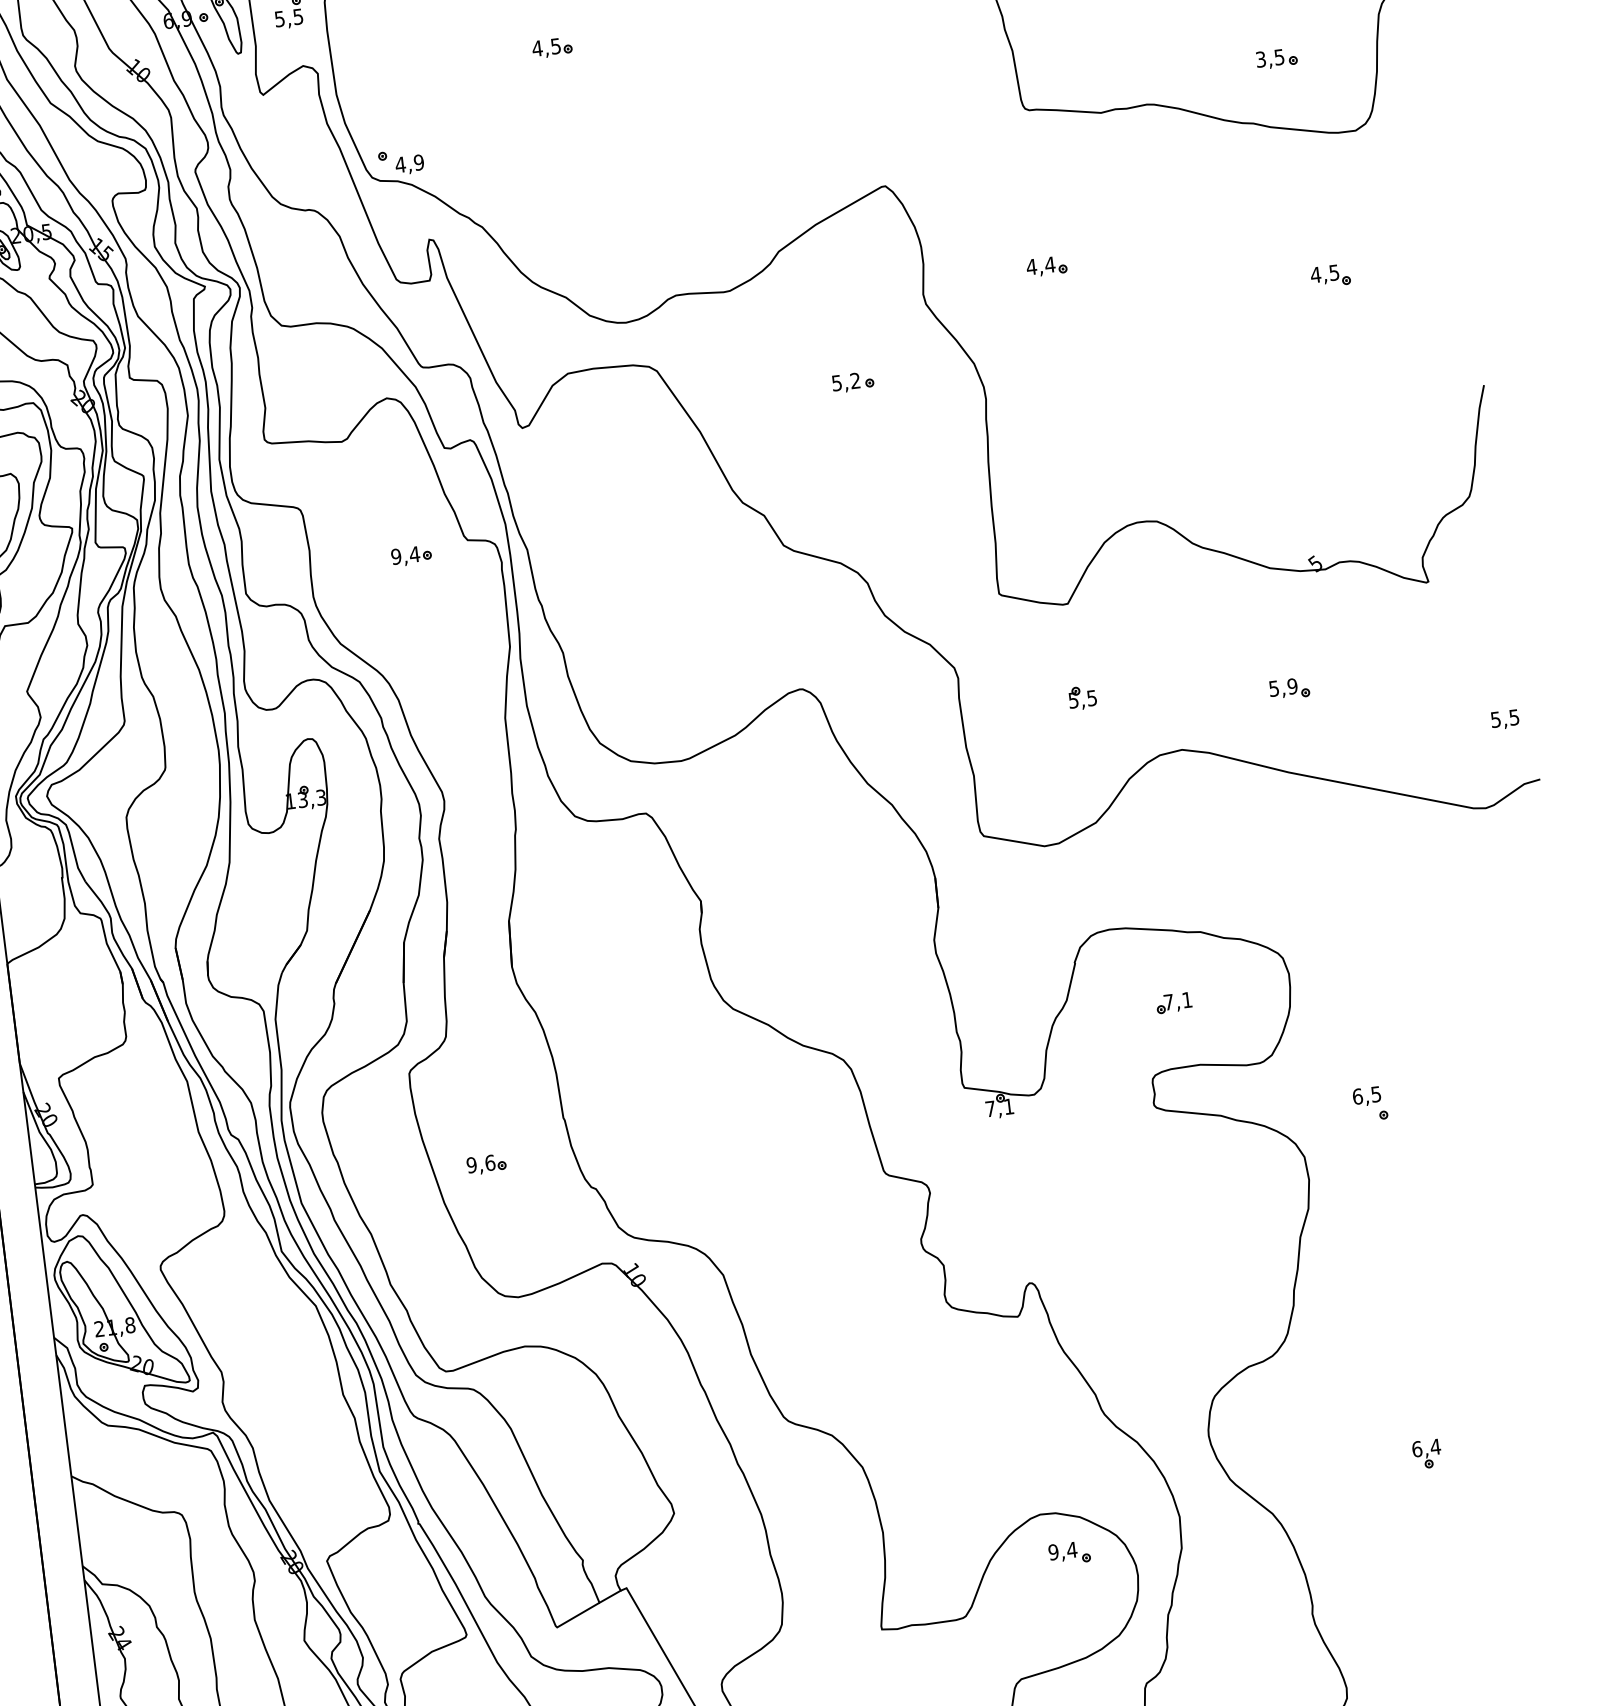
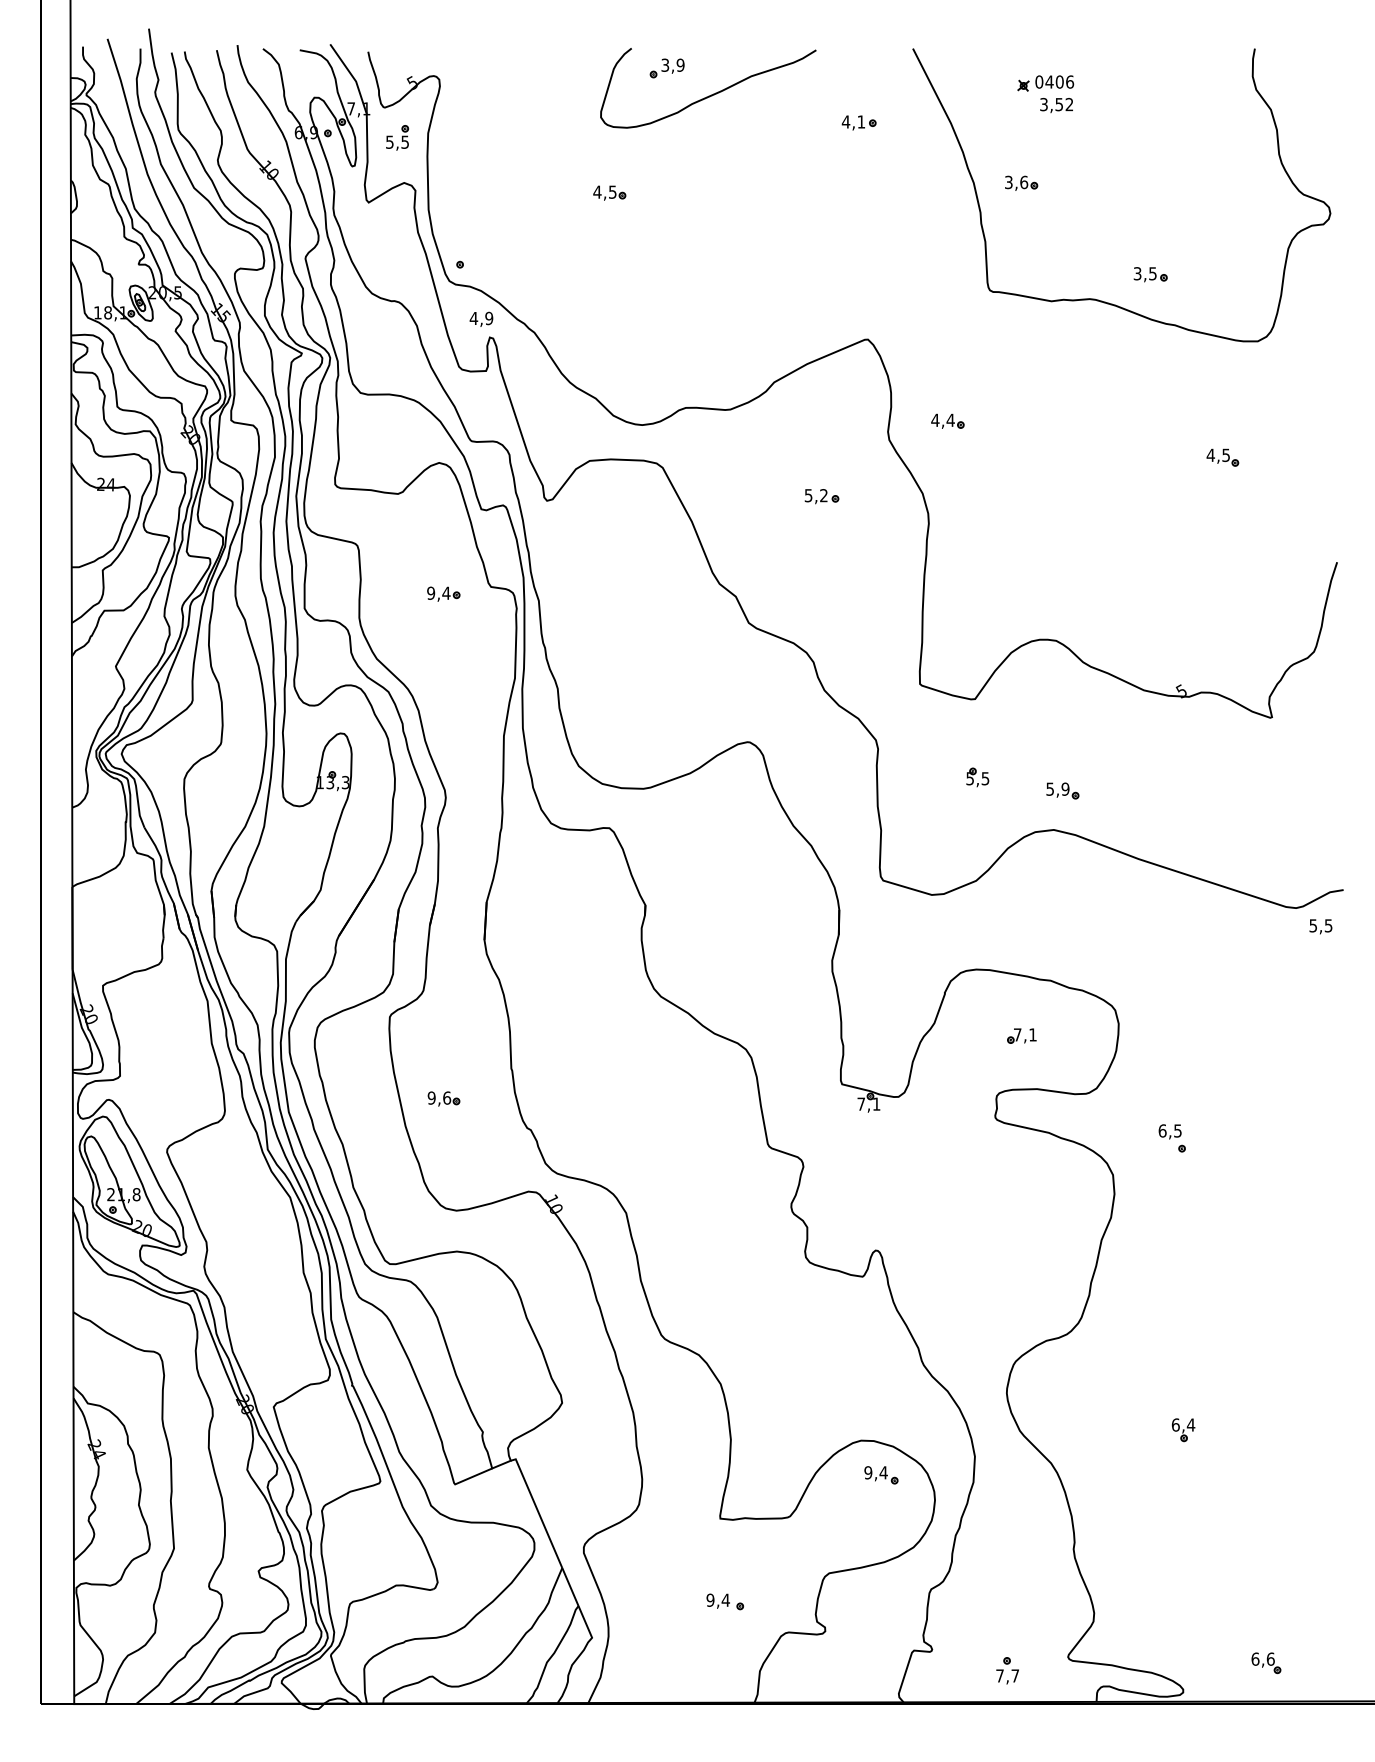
part: (1276, 58) -> (1150, 274), moved
text: (409, 163) -> (481, 318), moved
part: (1046, 265) -> (947, 420), moved
part: (1289, 688) -> (1062, 790), moved
text: (1504, 719) -> (1320, 926), moved

